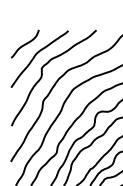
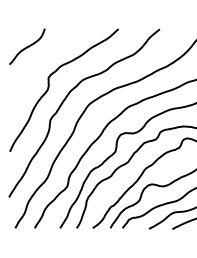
curve: (36, 55) -> (41, 61), removed

